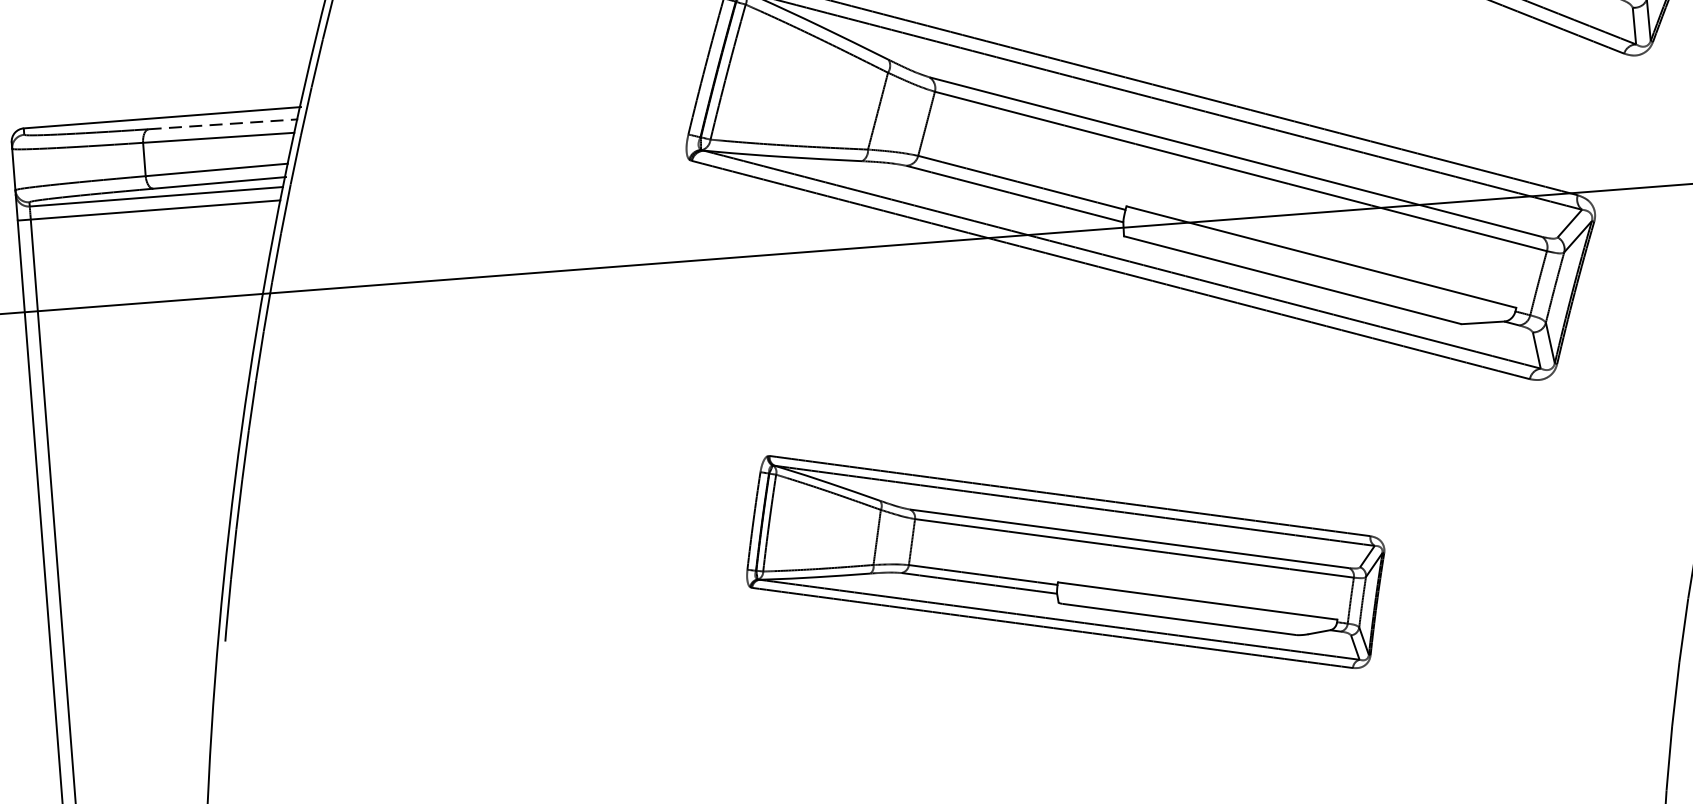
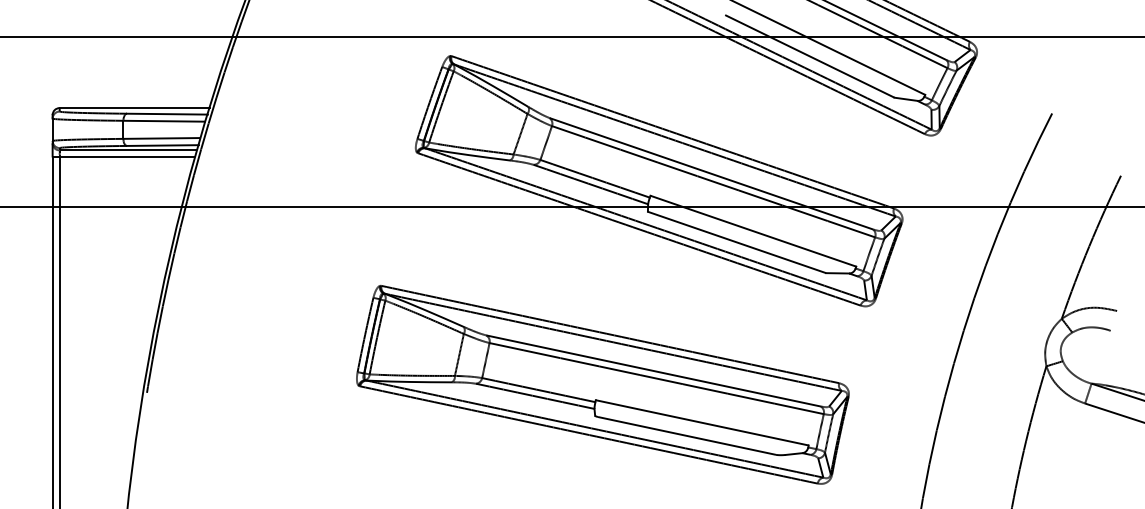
line: (223, 124) -> (167, 114), dashed -> solid
part: (1064, 561) -> (602, 384), size x1.43

